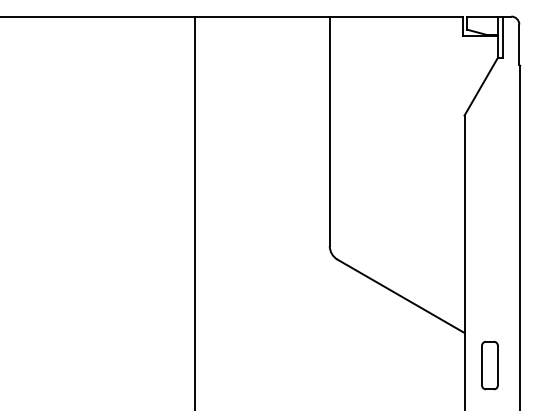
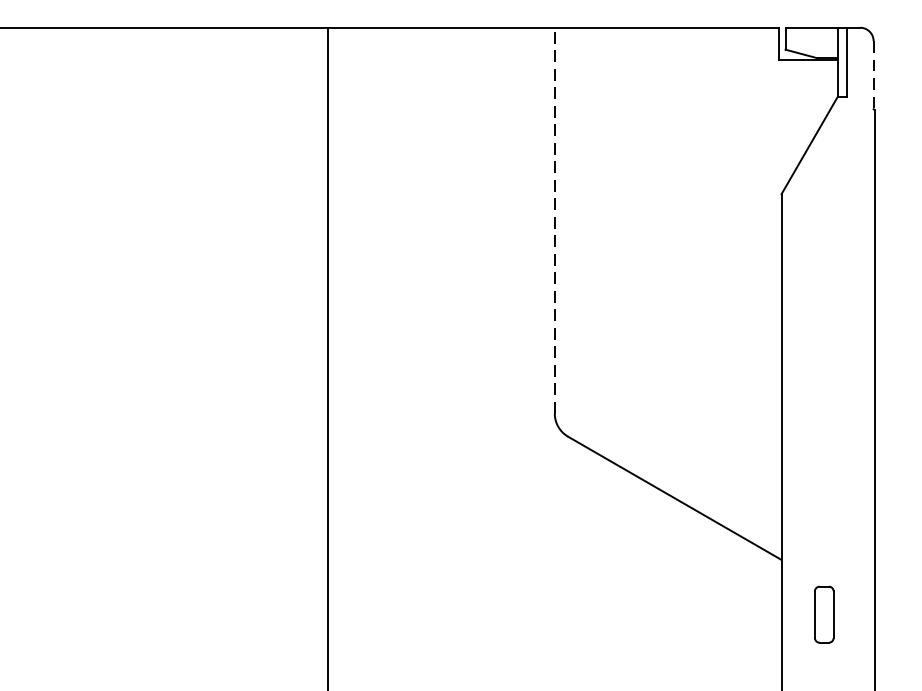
line: (519, 45) -> (873, 76), solid -> dashed
line: (329, 131) -> (554, 221), solid -> dashed
part: (489, 365) -> (823, 614), size x0.7

